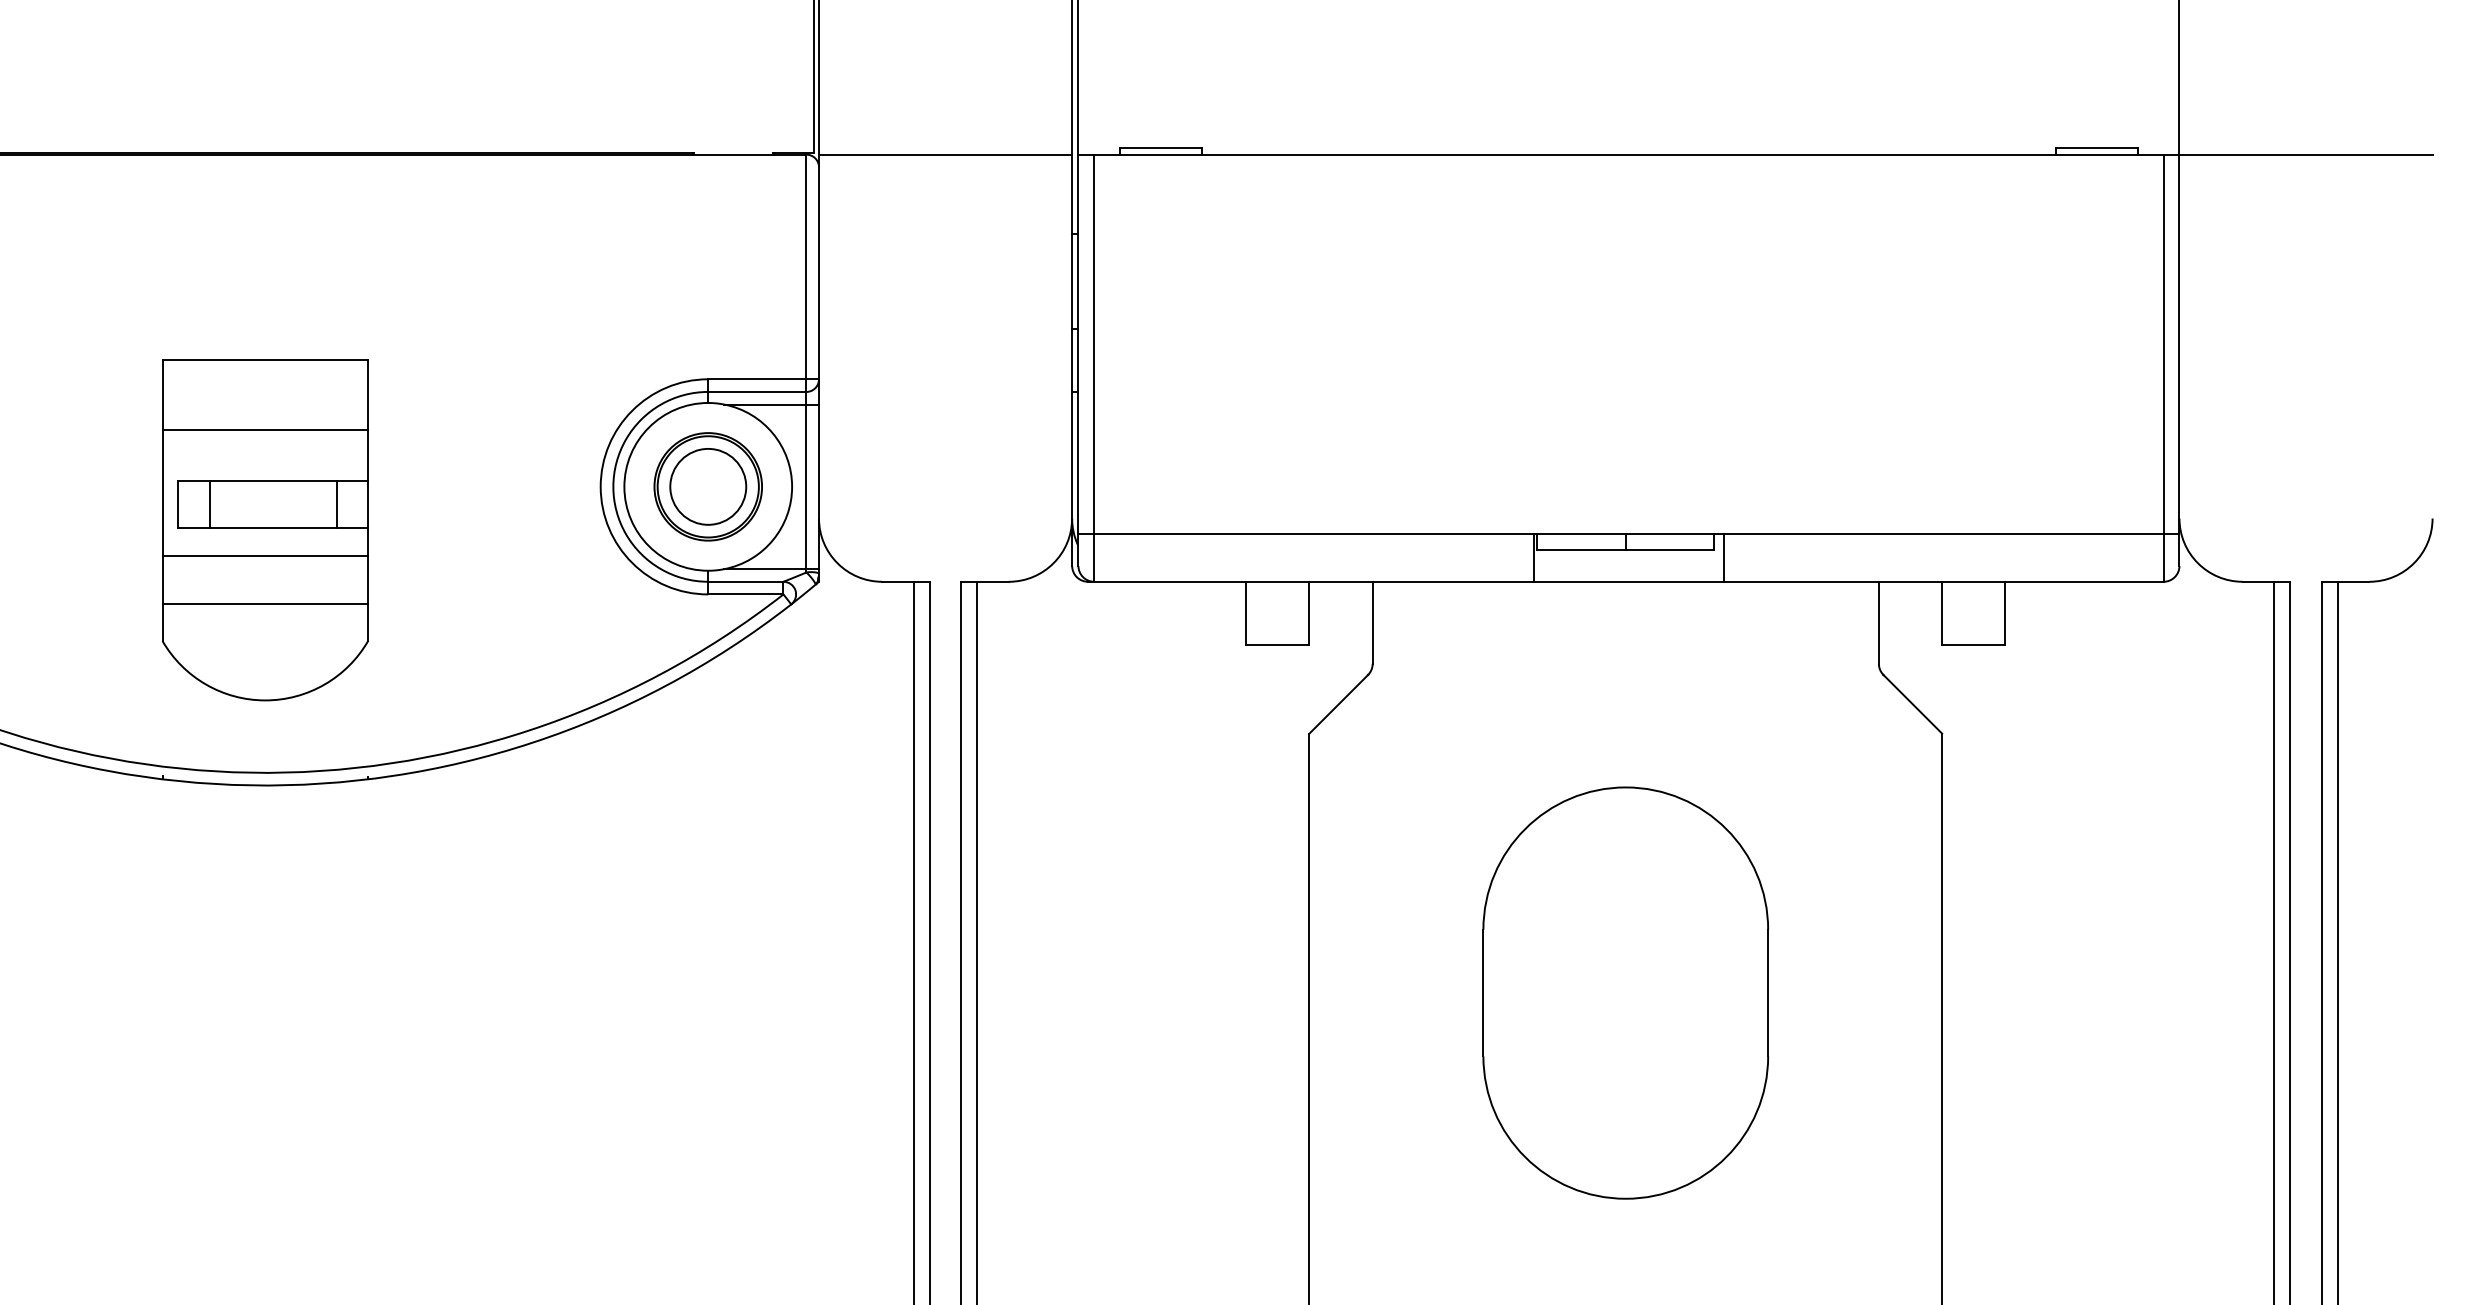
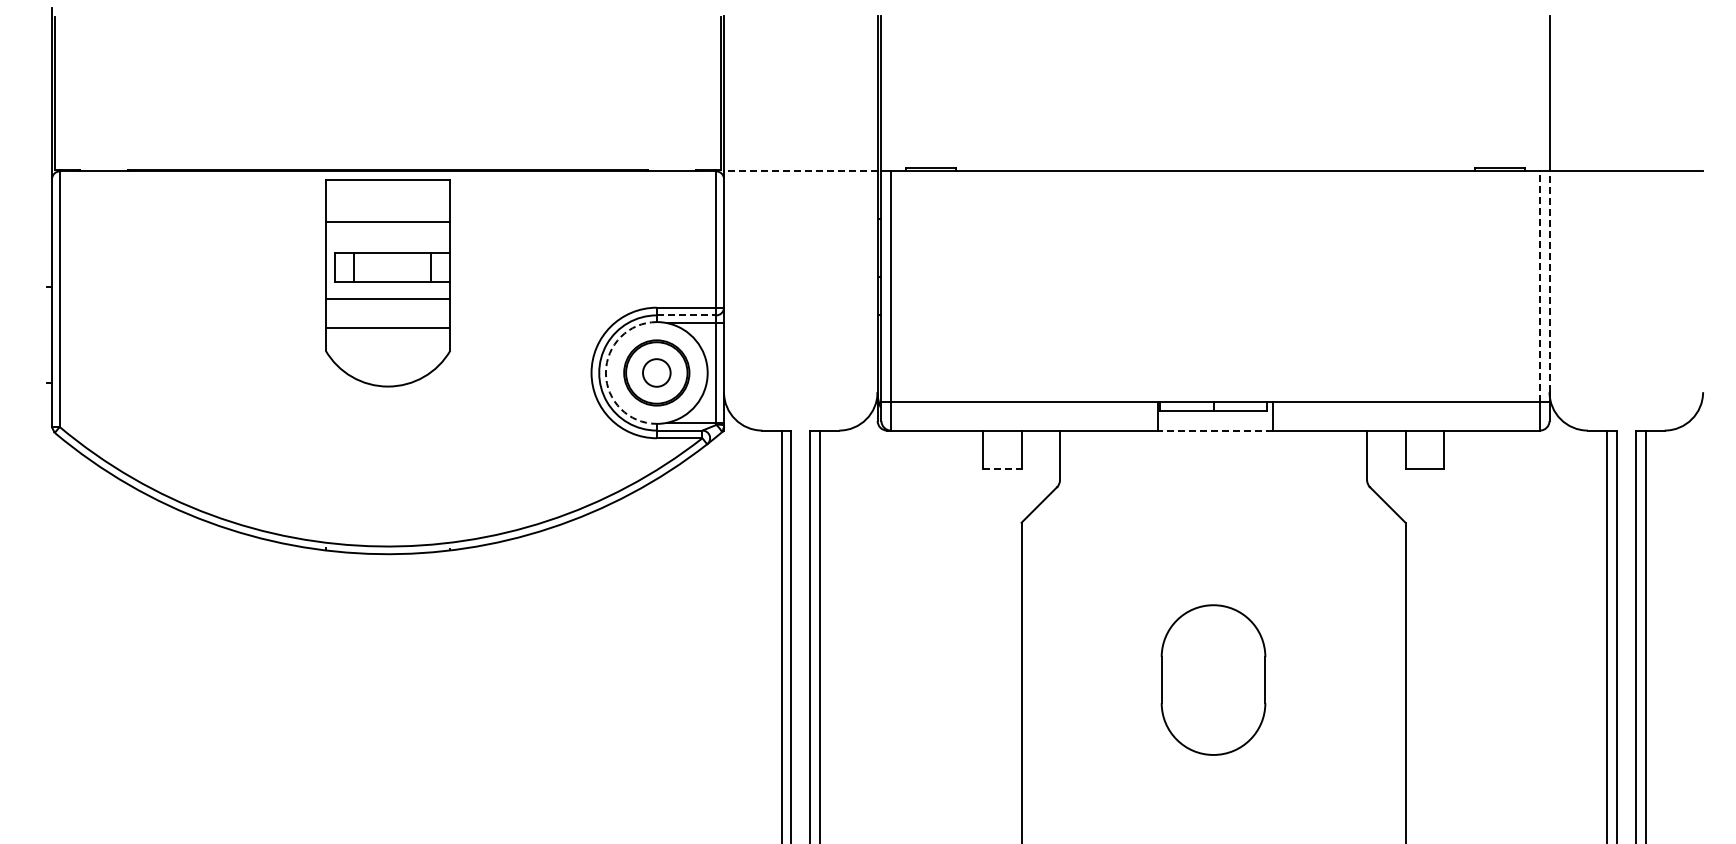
line: (945, 154) -> (800, 171), solid -> dashed
line: (2179, 336) -> (1549, 281), solid -> dashed
line: (2162, 344) -> (1539, 286), solid -> dashed
line: (757, 392) -> (686, 315), solid -> dashed
arc: (623, 486) -> (605, 372), solid -> dashed
circle: (707, 486) -> (656, 372), size x0.6
part: (264, 530) -> (387, 283), moved
line: (1628, 581) -> (1215, 430), solid -> dashed
line: (1277, 644) -> (1002, 468), solid -> dashed
part: (1625, 992) -> (1213, 679), size x0.6

